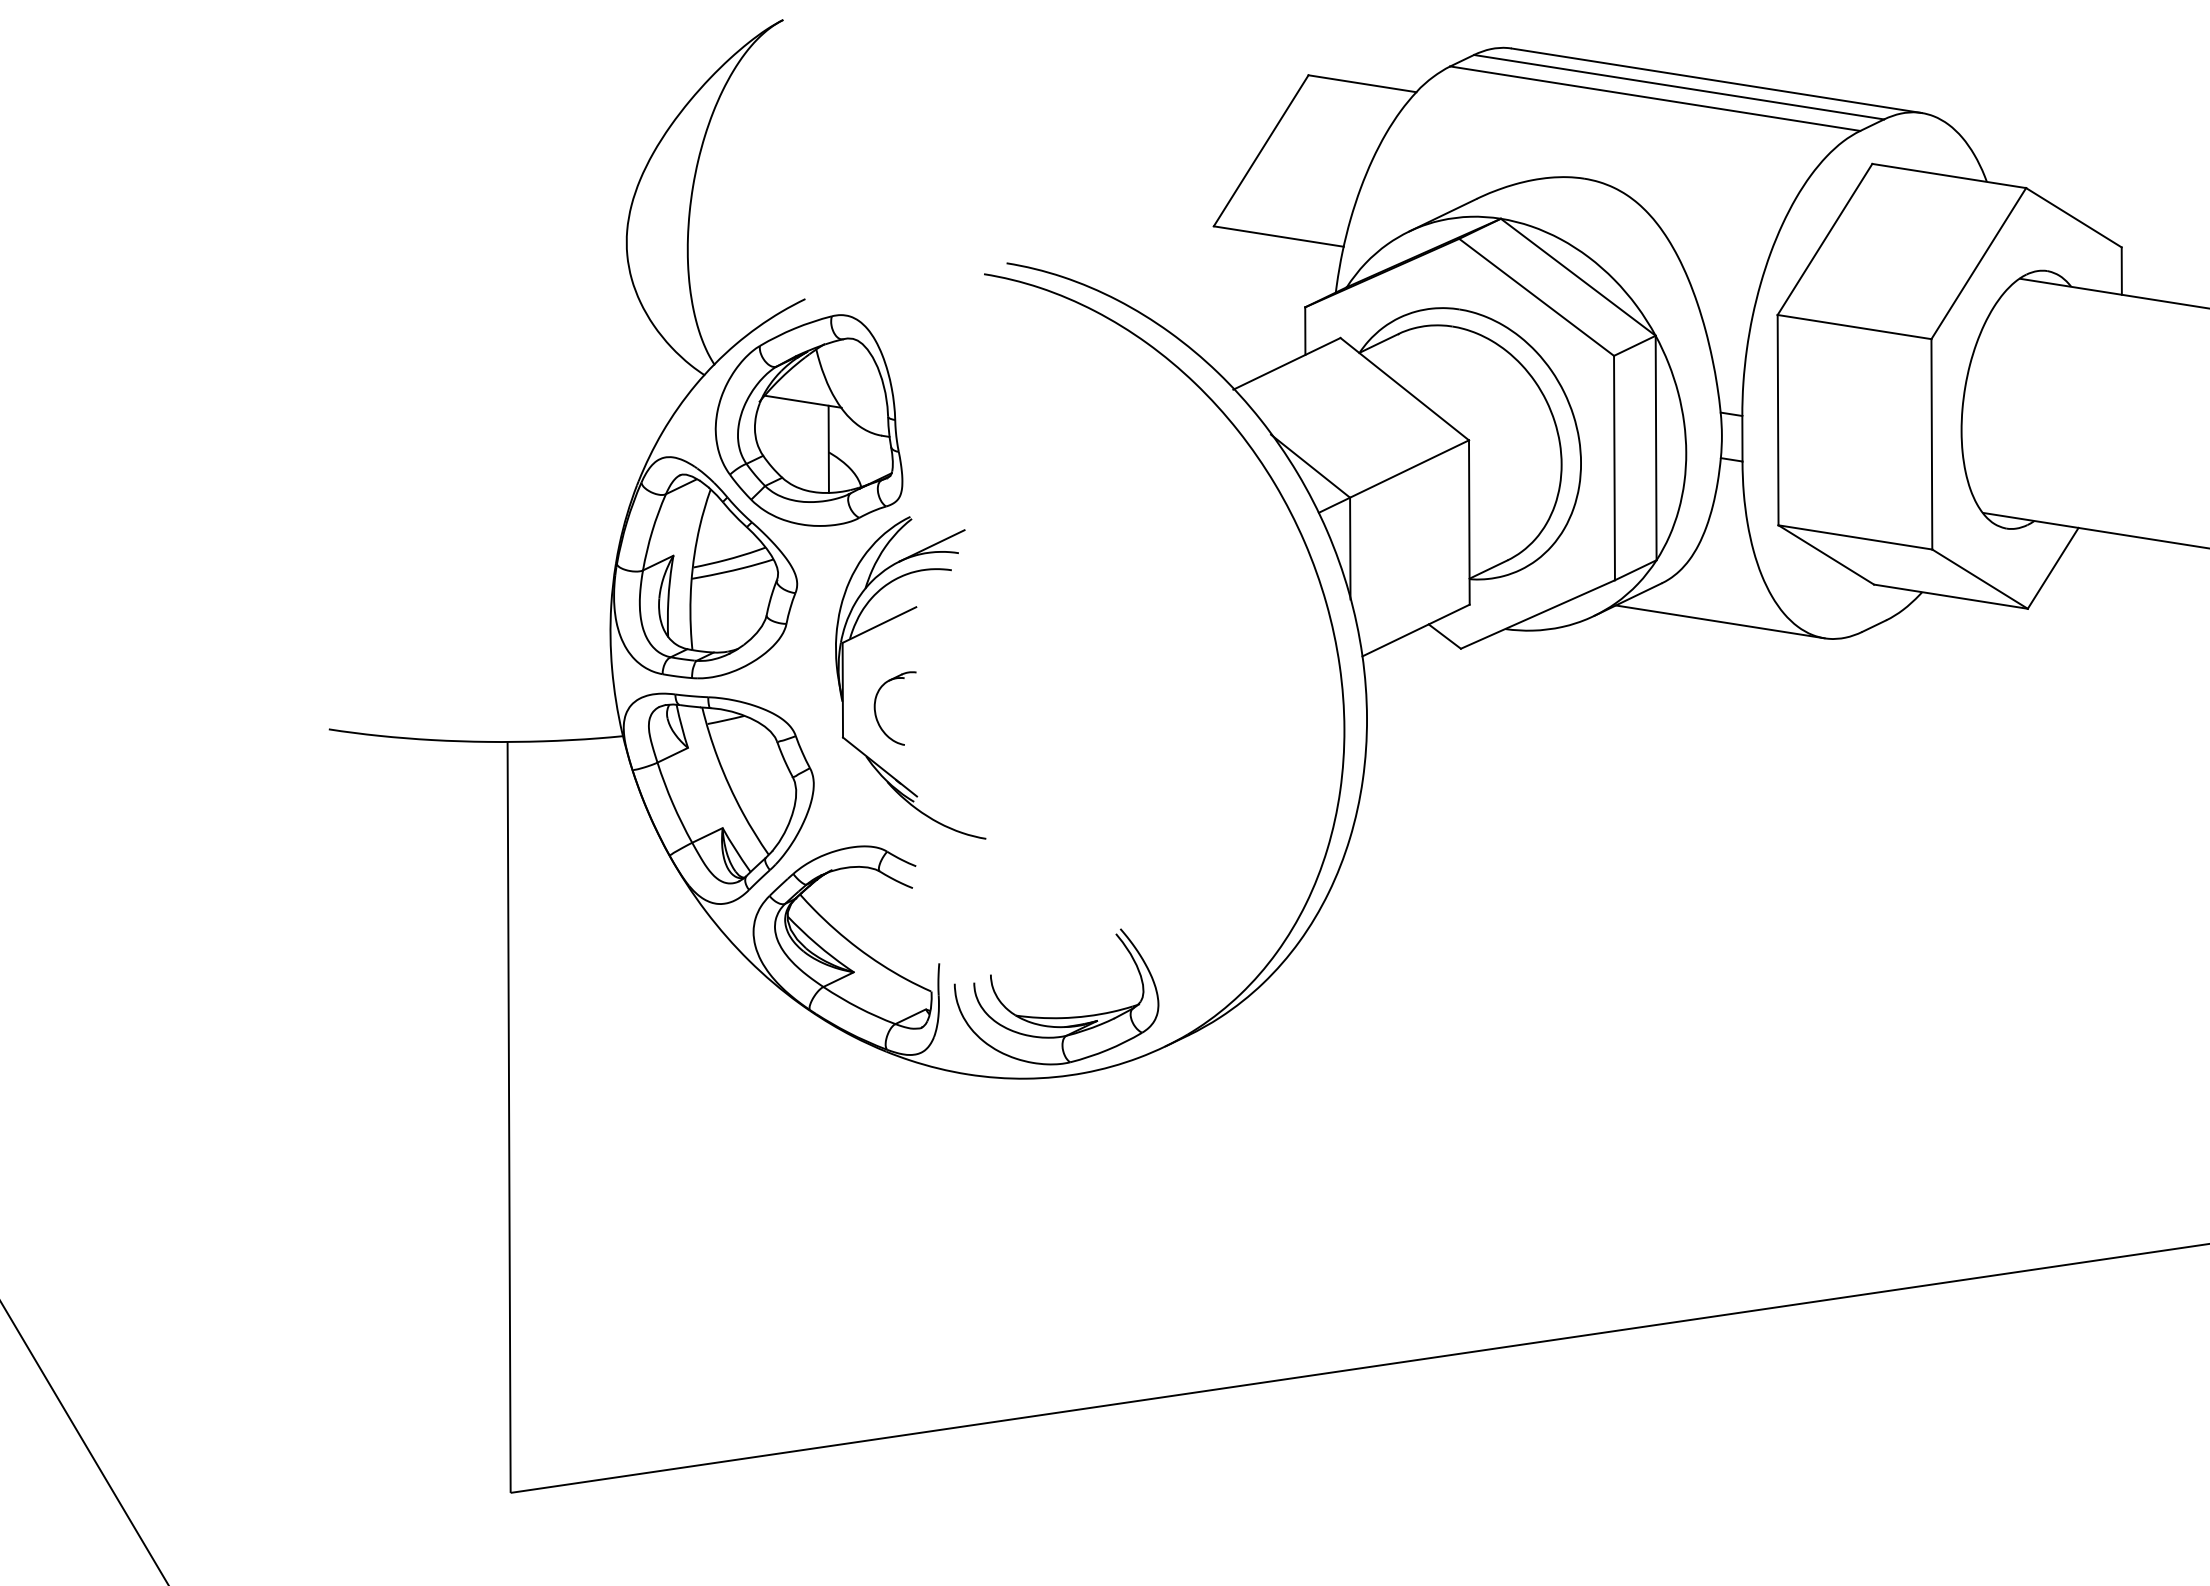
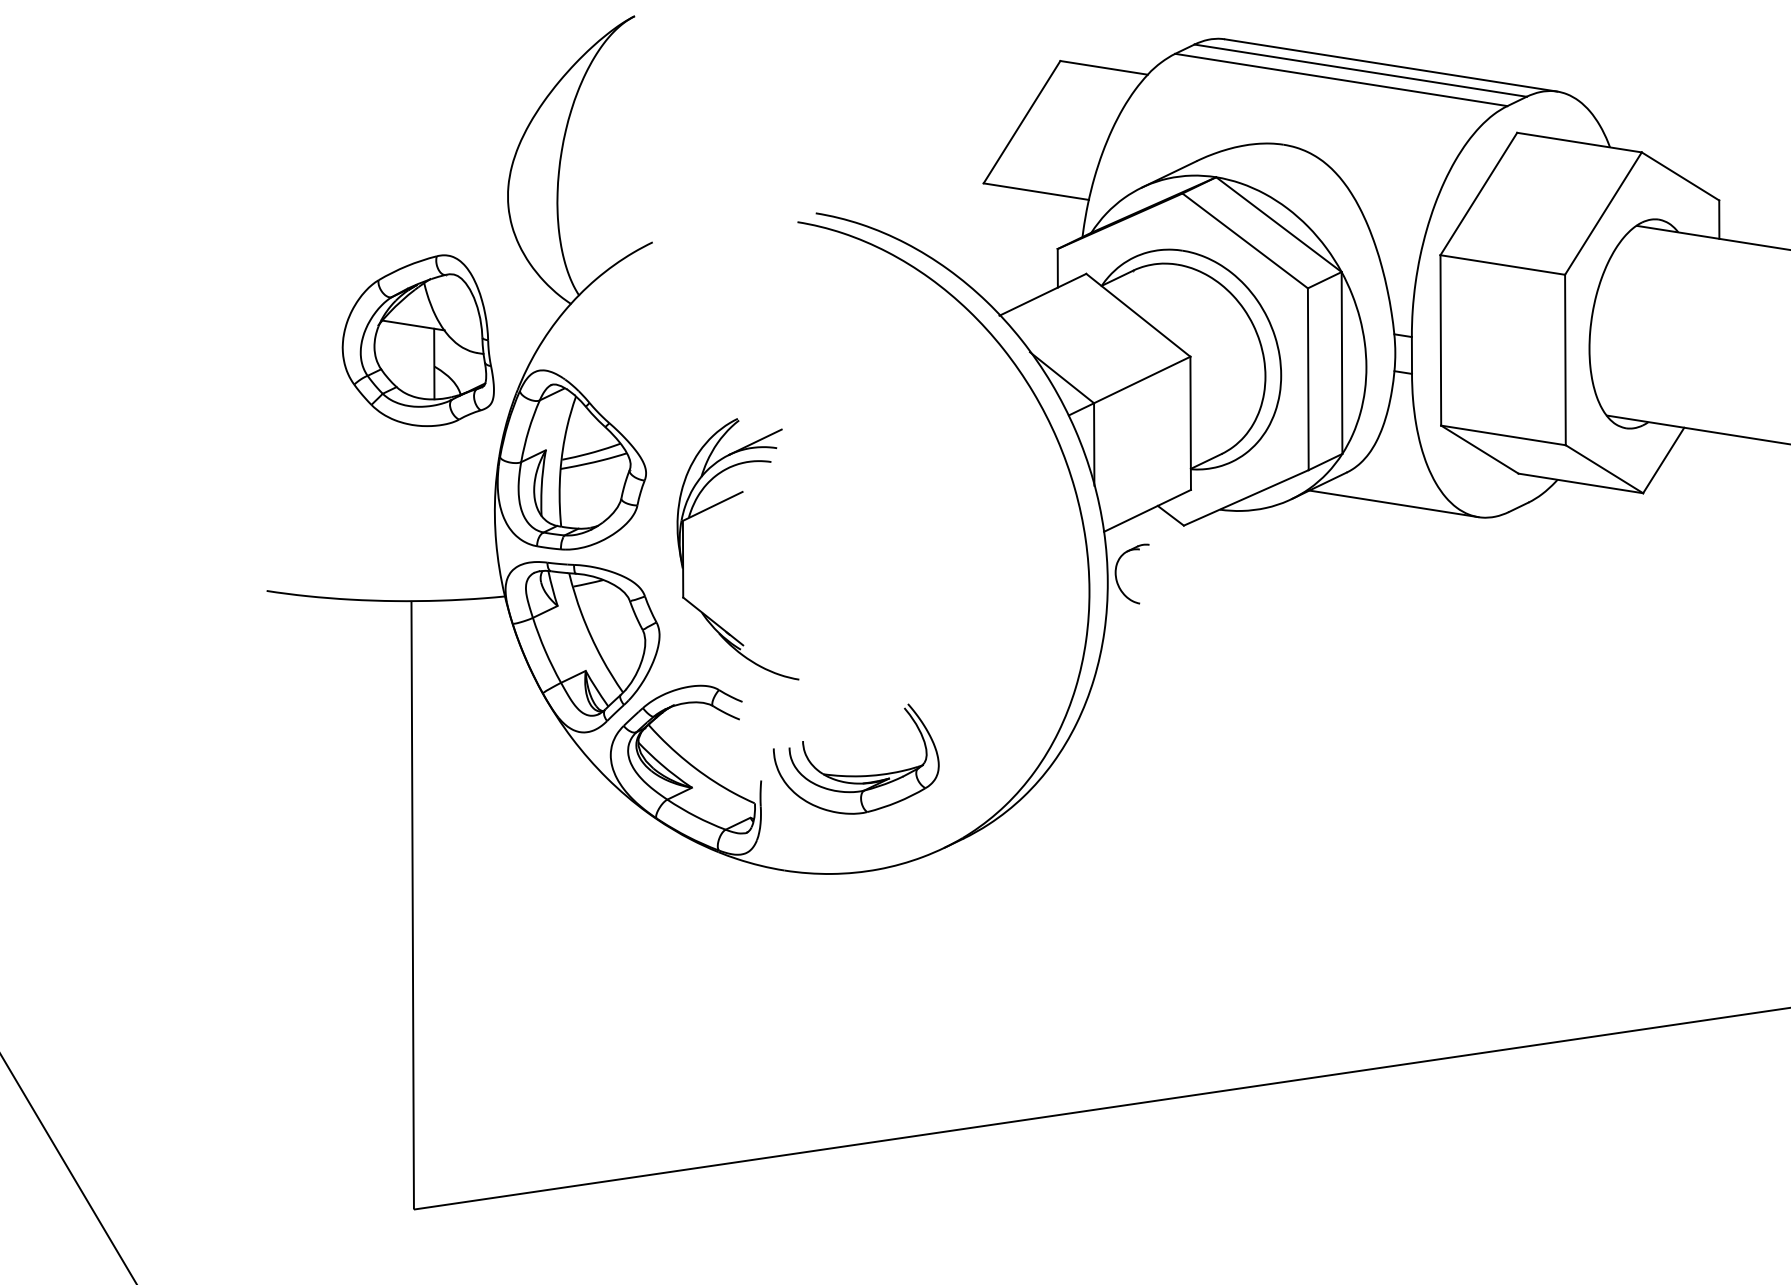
part: (808, 420) -> (417, 340), moved
part: (876, 712) -> (1117, 577), moved
part: (1056, 1017) -> (856, 775), moved

